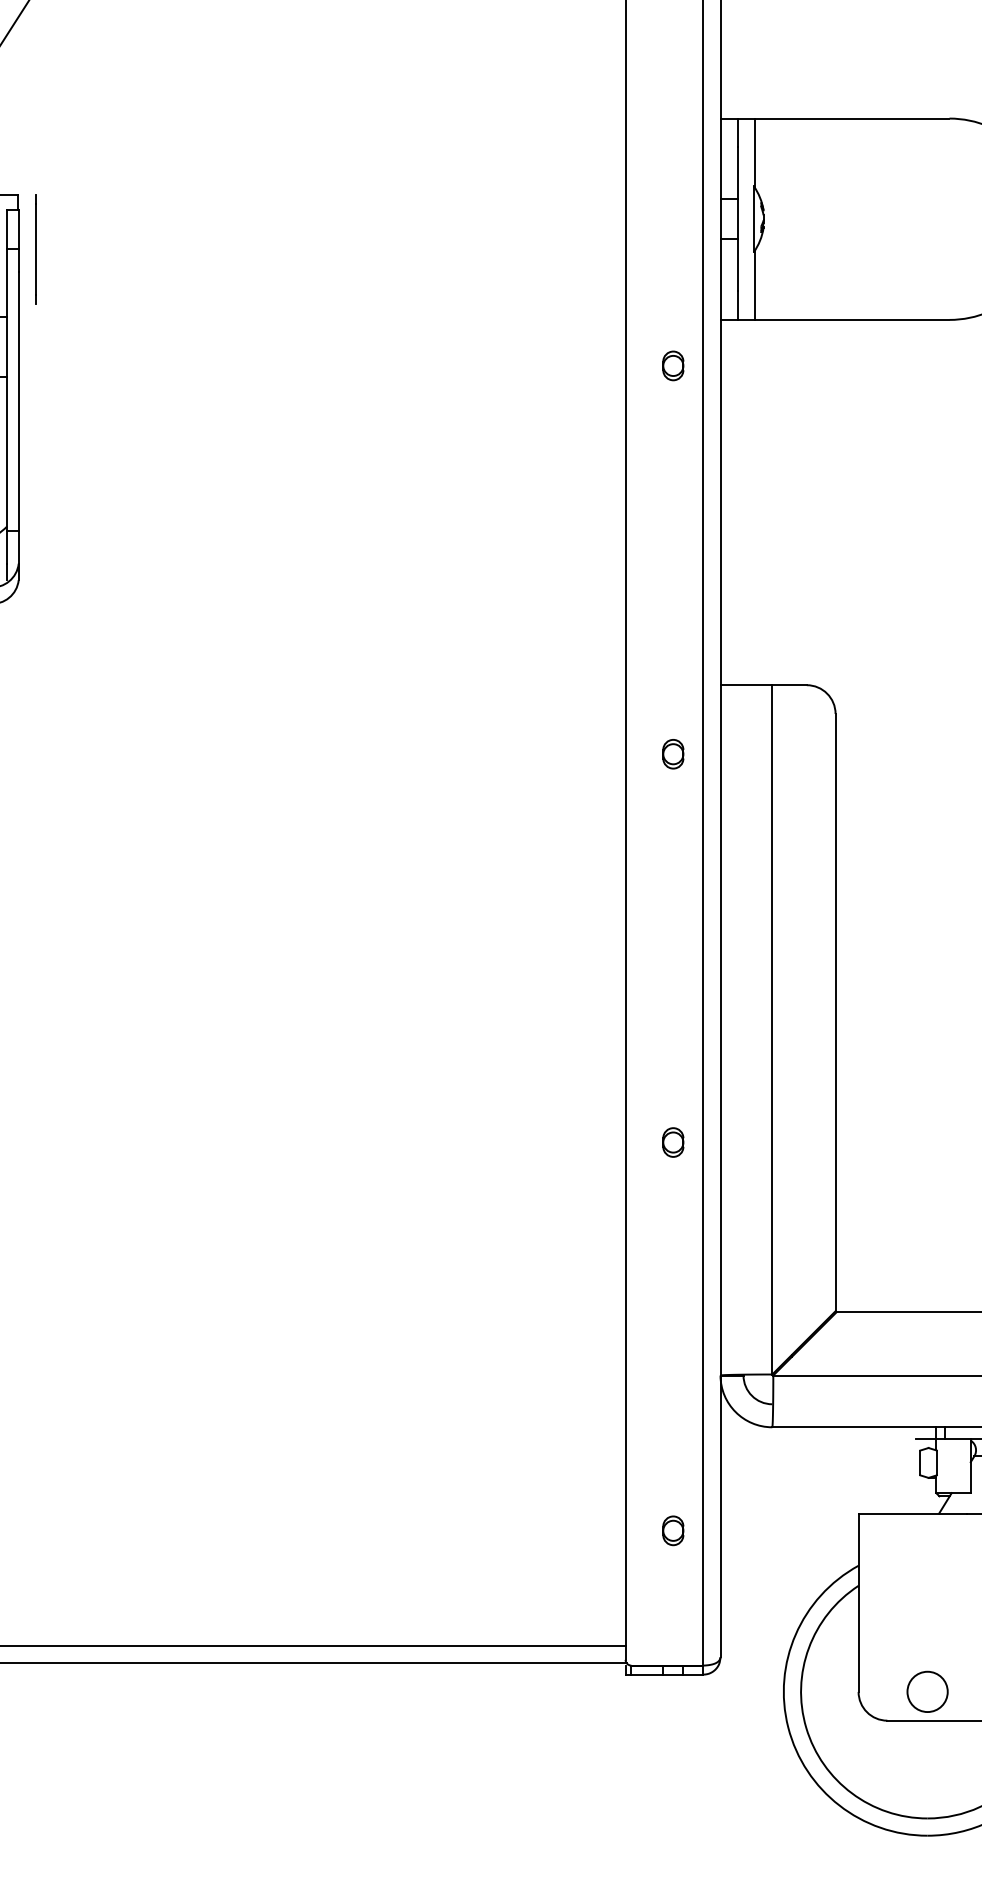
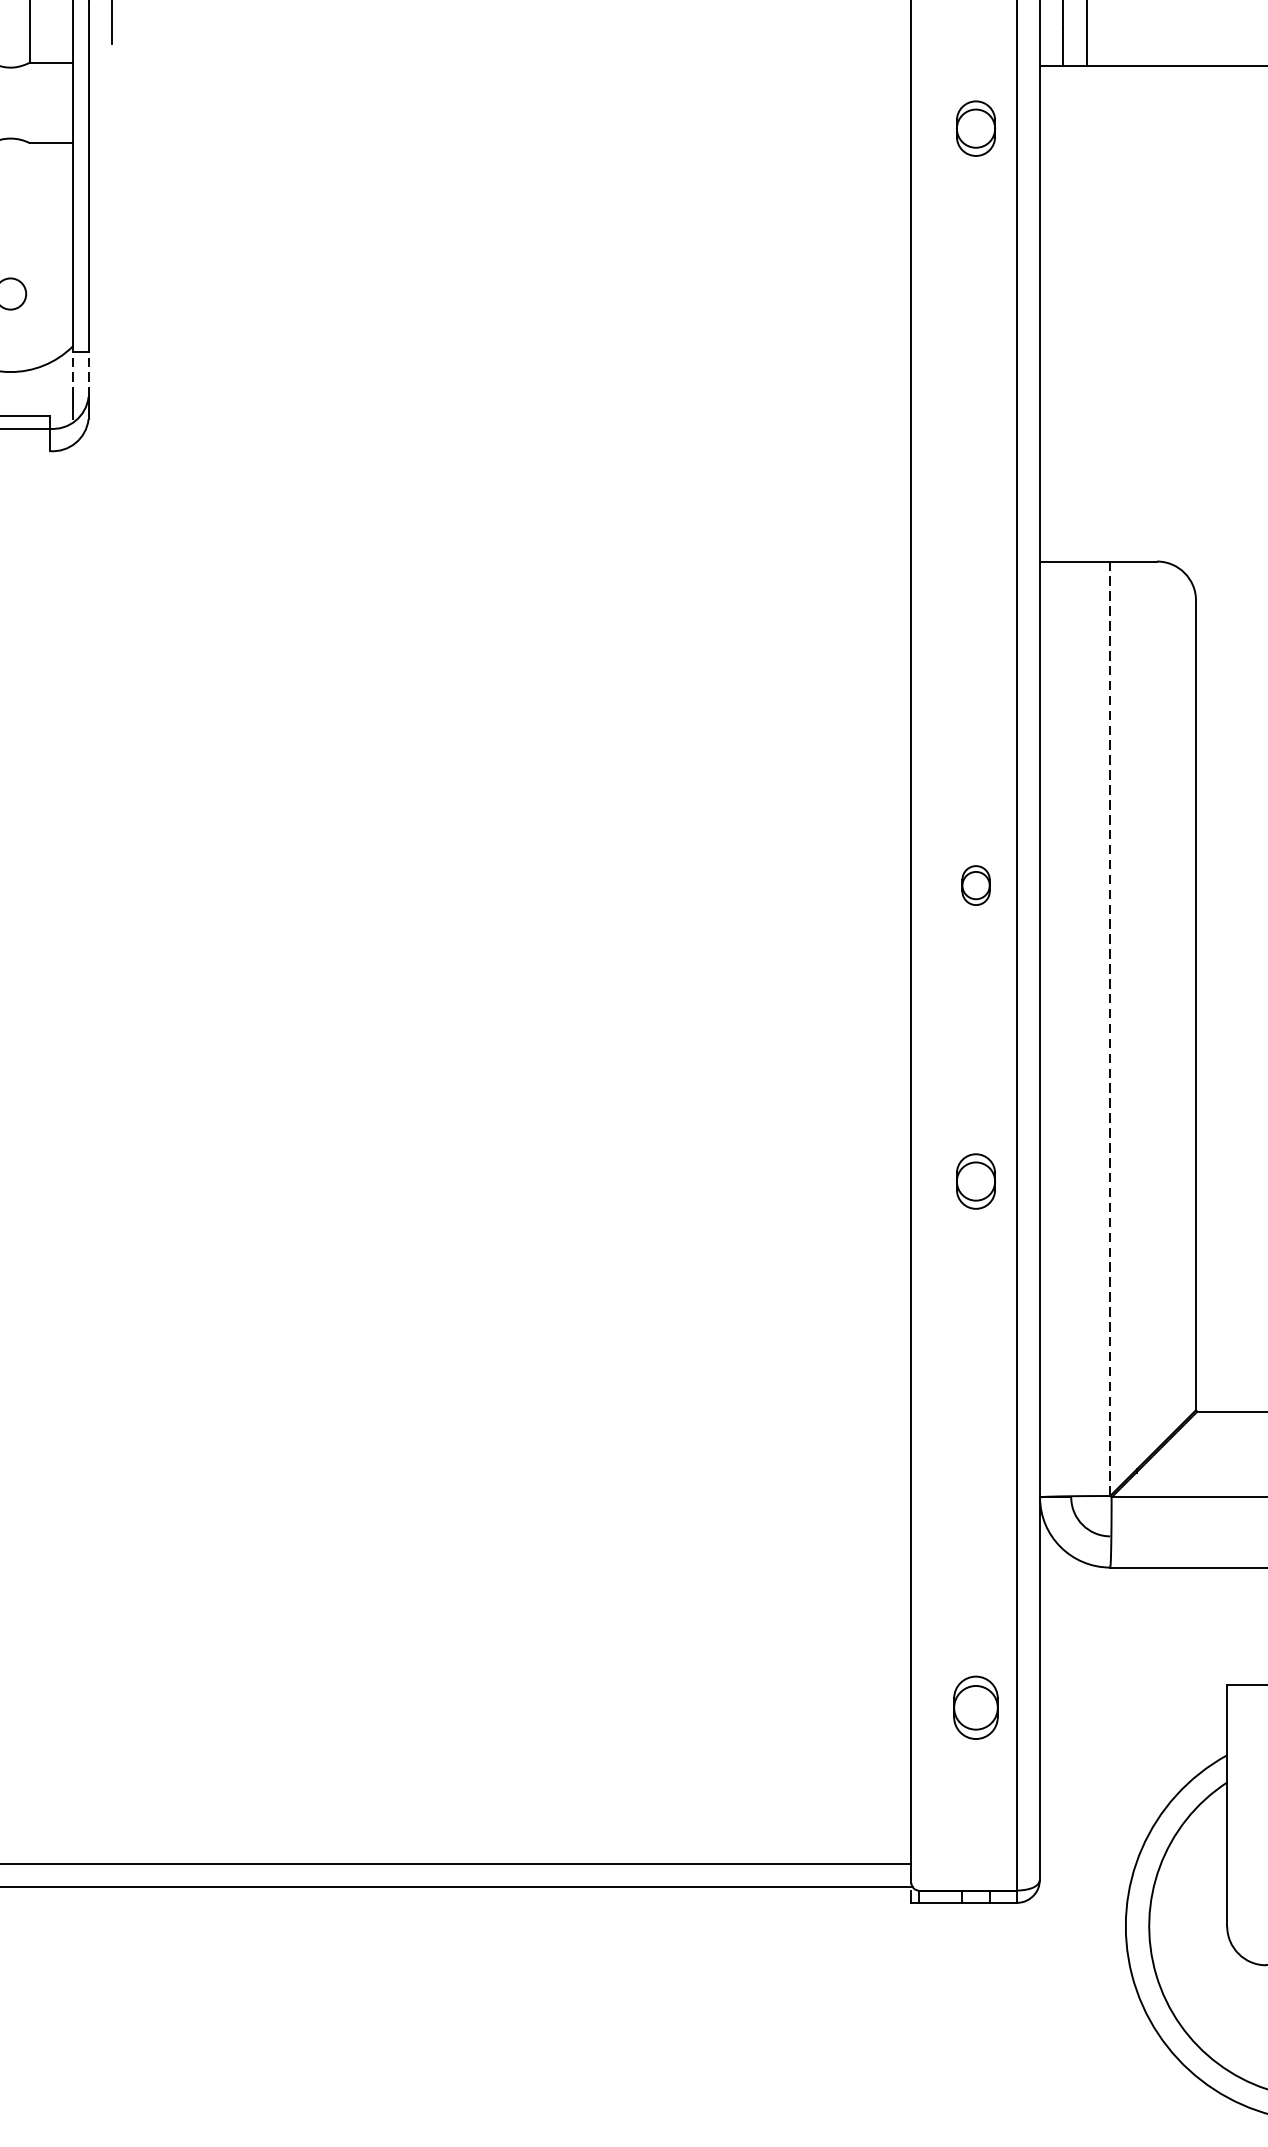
part: (673, 365) -> (976, 128), size x1.4
line: (7, 546) -> (73, 373), solid -> dashed
line: (18, 546) -> (88, 373), solid -> dashed
part: (673, 754) -> (976, 885), moved
line: (772, 1029) -> (1110, 1028), solid -> dashed
part: (673, 1142) -> (976, 1181), size x1.4
part: (673, 1530) -> (976, 1707), size x1.6

